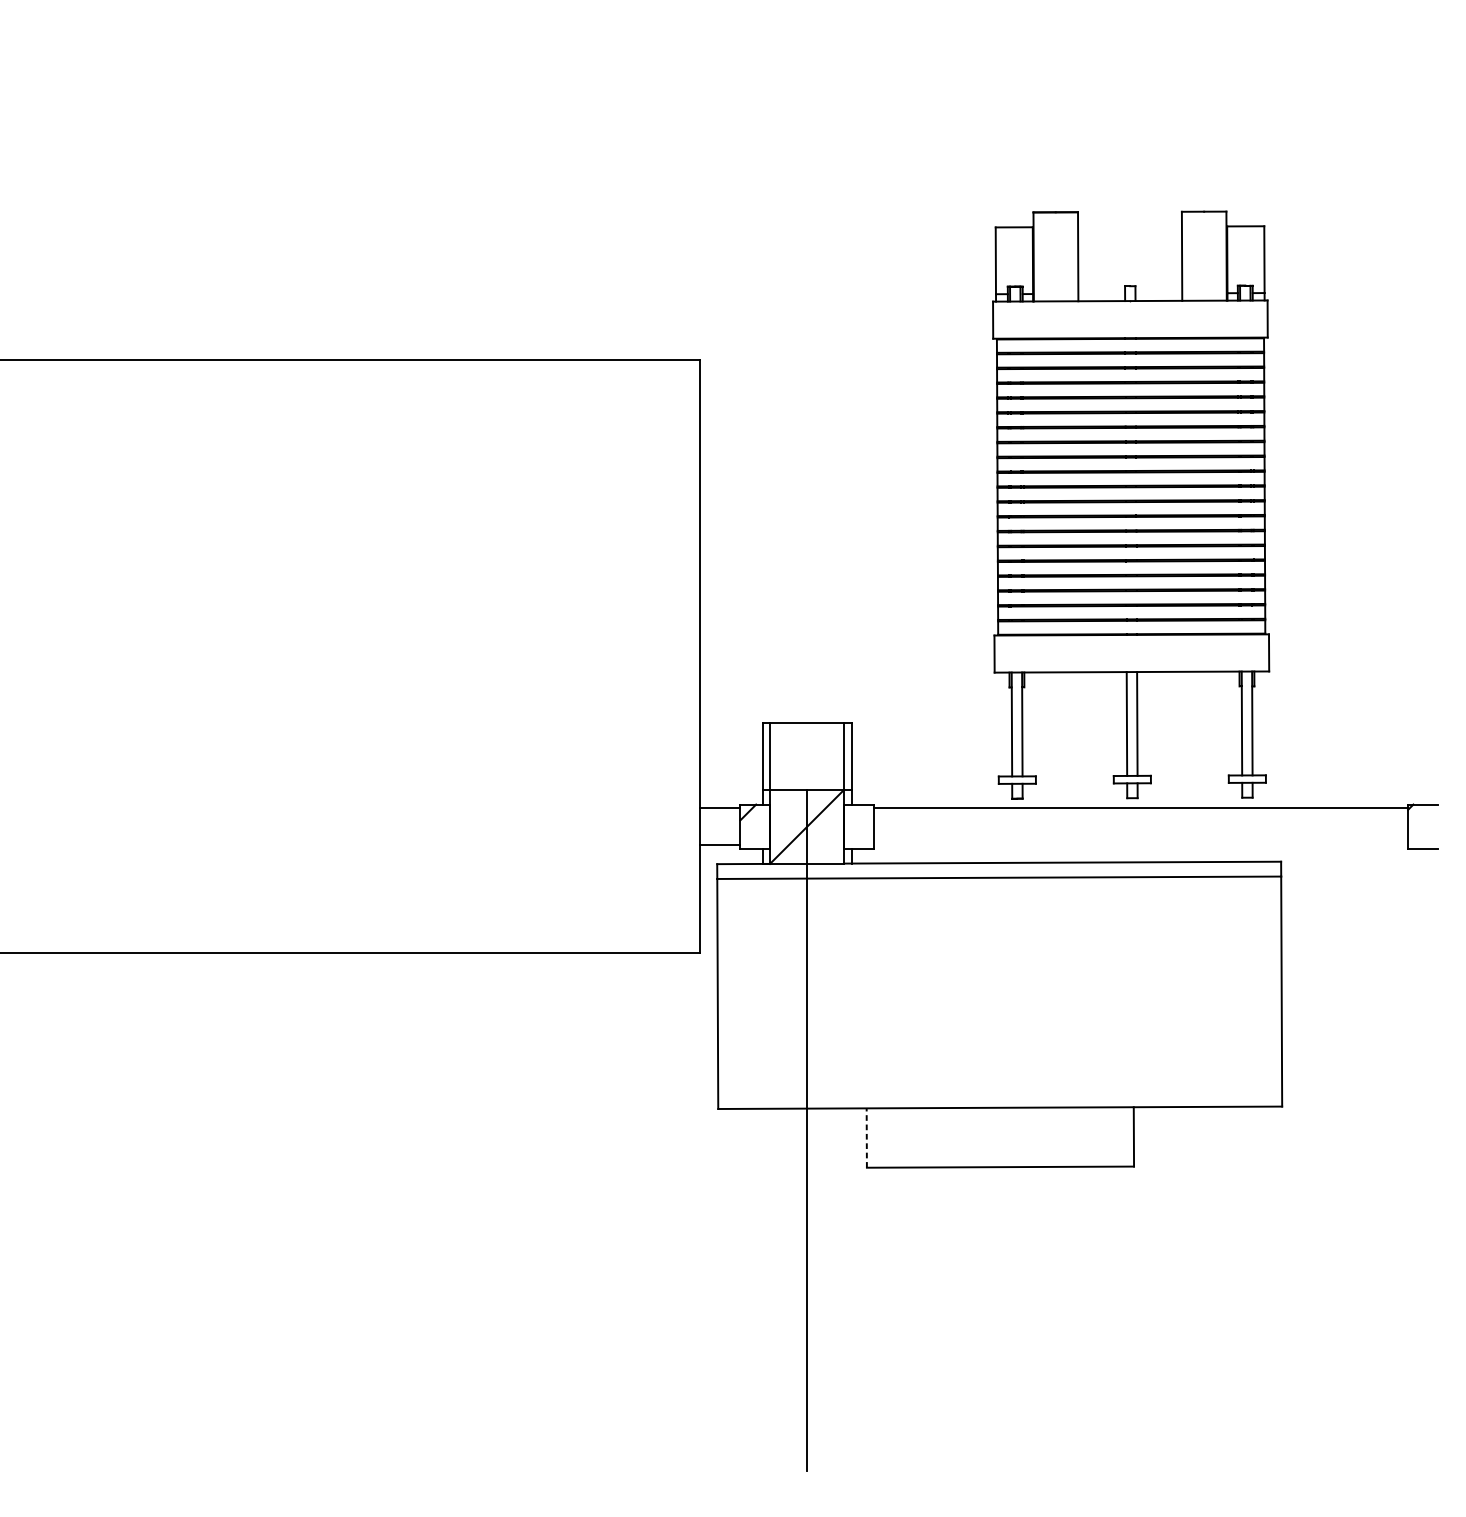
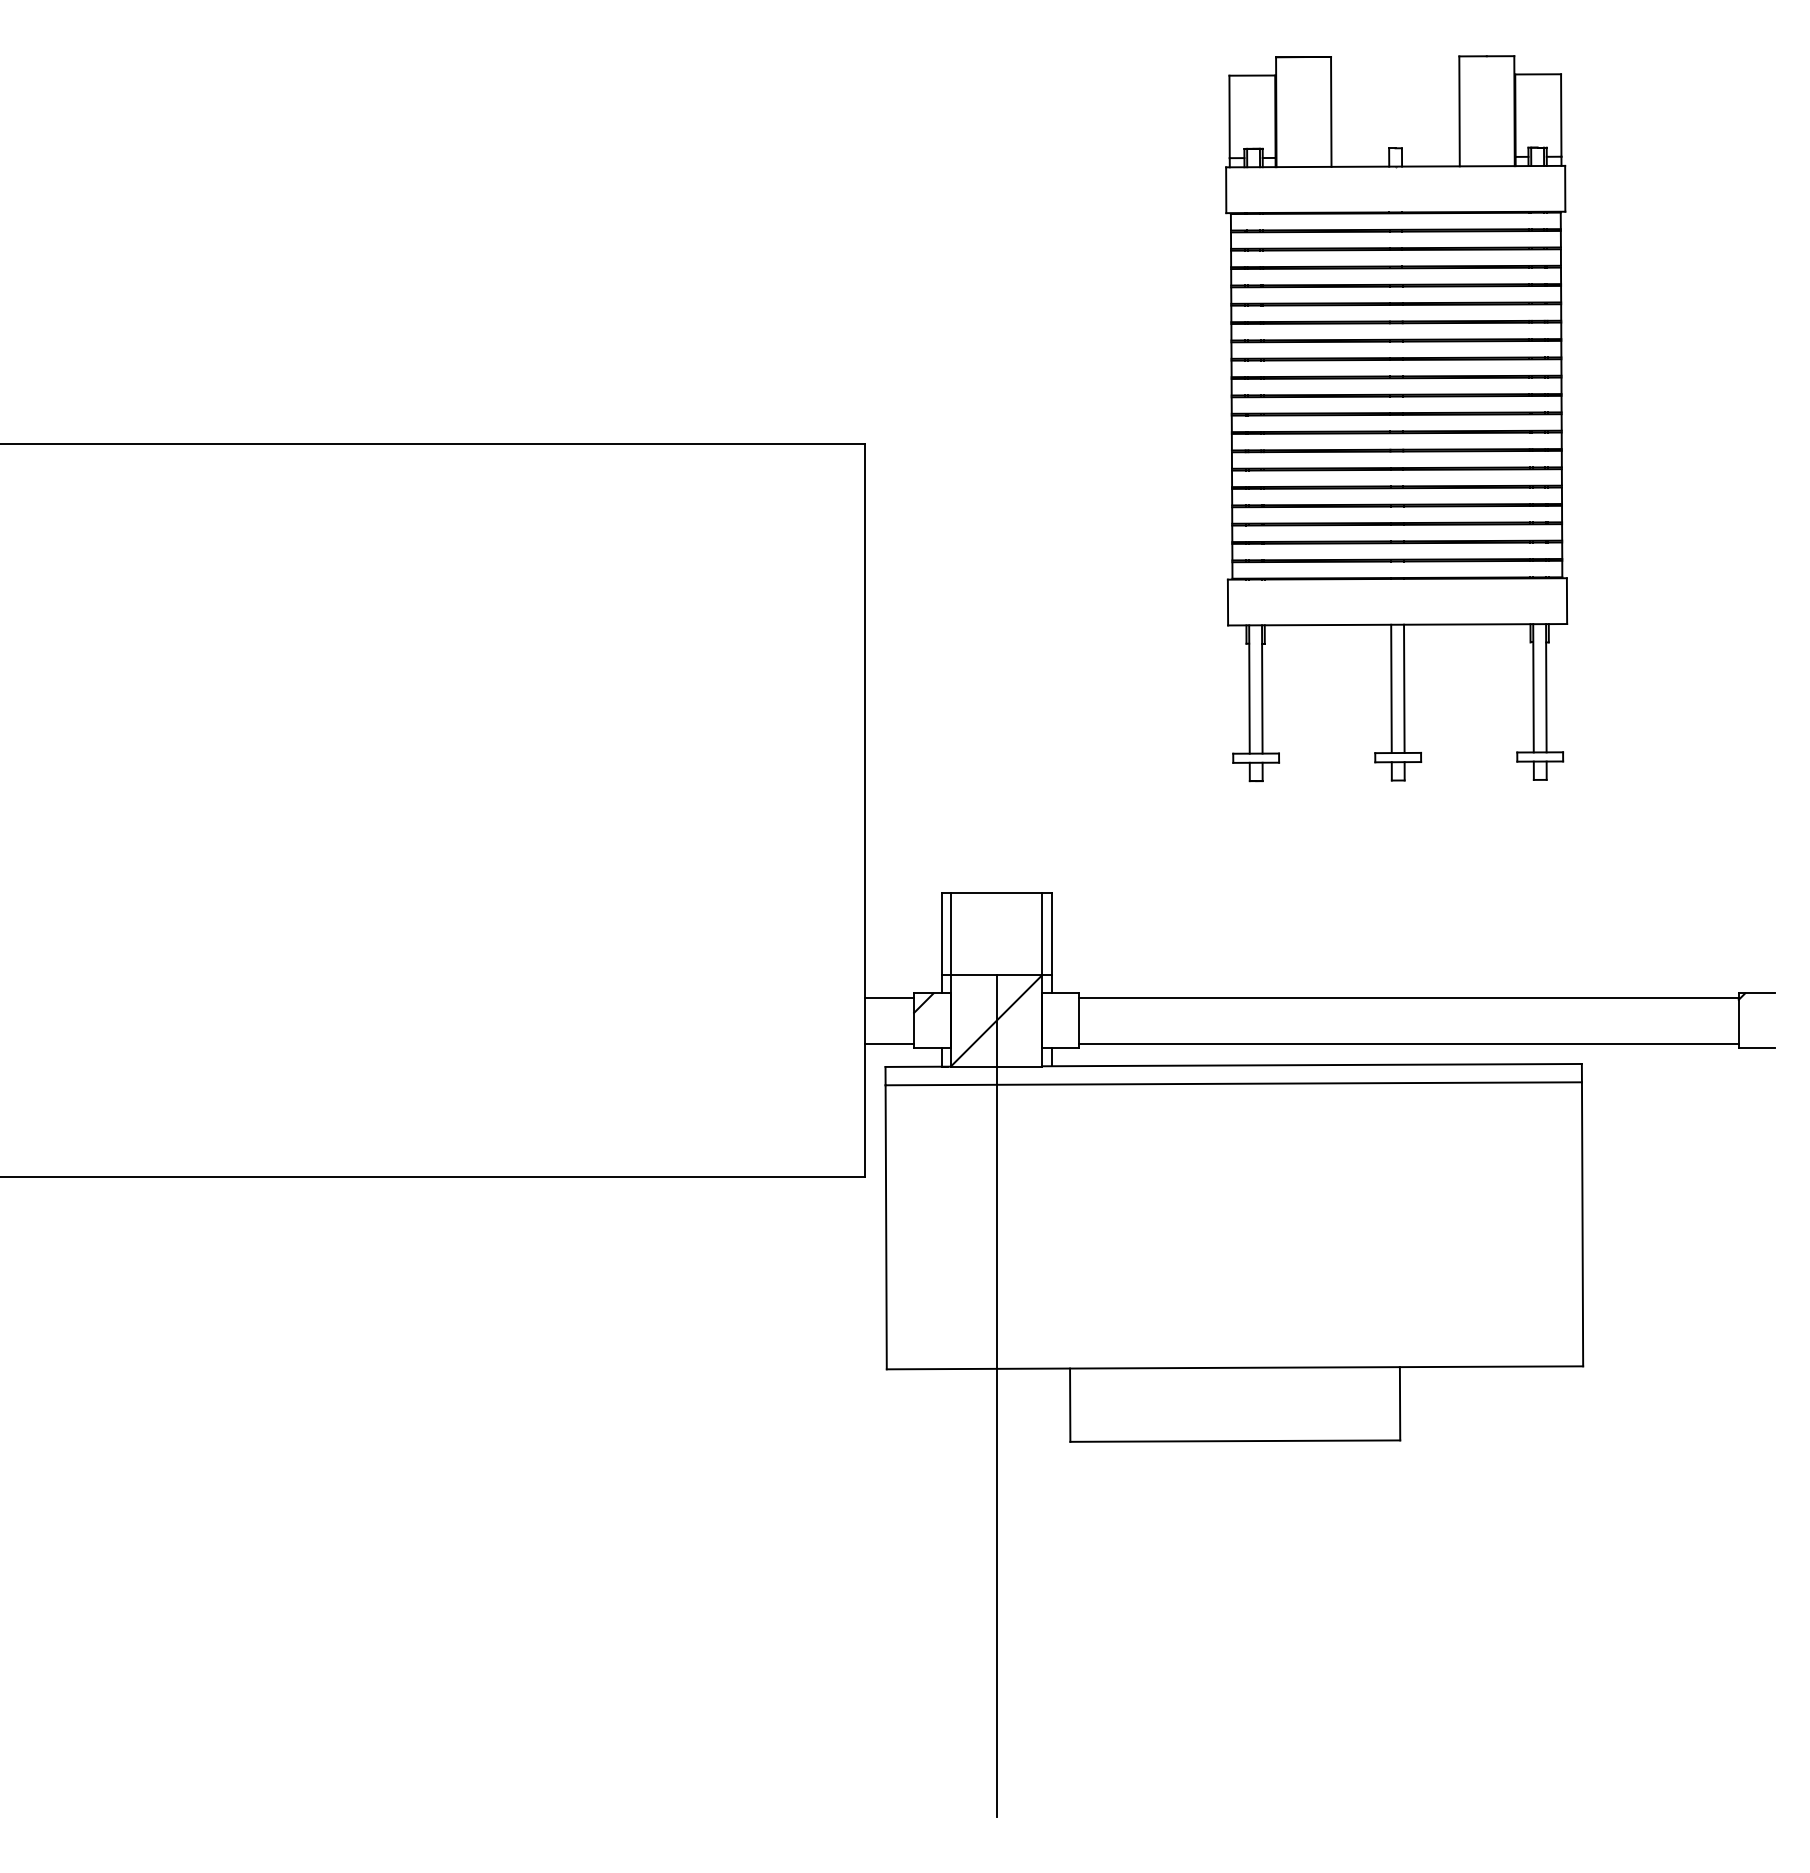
part: (1131, 505) -> (1396, 418), moved
line: (1140, 845) -> (1408, 1043), added
line: (867, 1138) -> (1070, 1405), dashed -> solid

